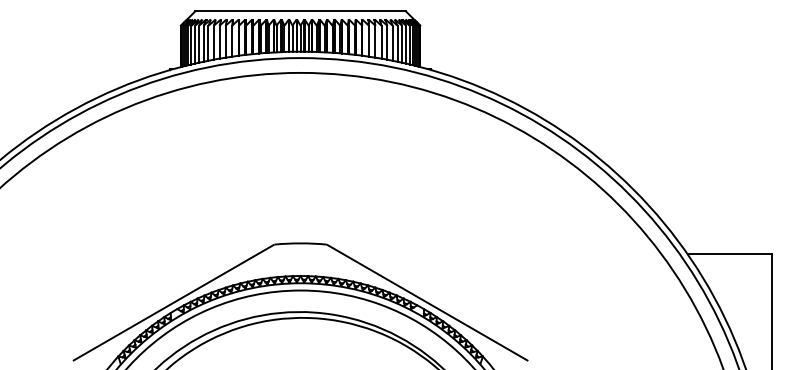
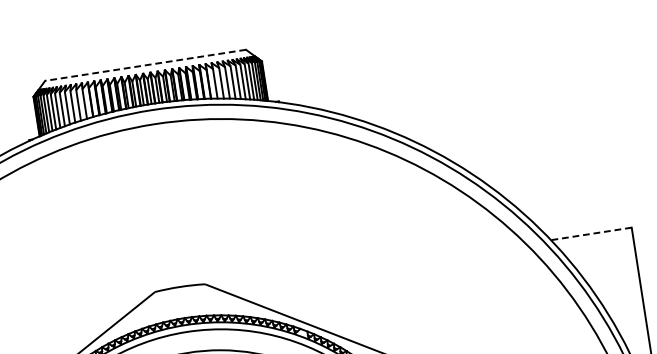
line: (300, 11) -> (145, 65), solid -> dashed
line: (729, 254) -> (591, 234), solid -> dashed

